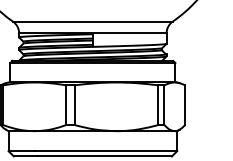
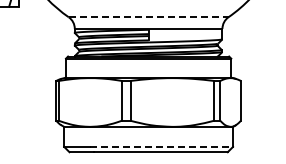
line: (92, 21) -> (148, 17), solid -> dashed
line: (106, 150) -> (162, 146), solid -> dashed

